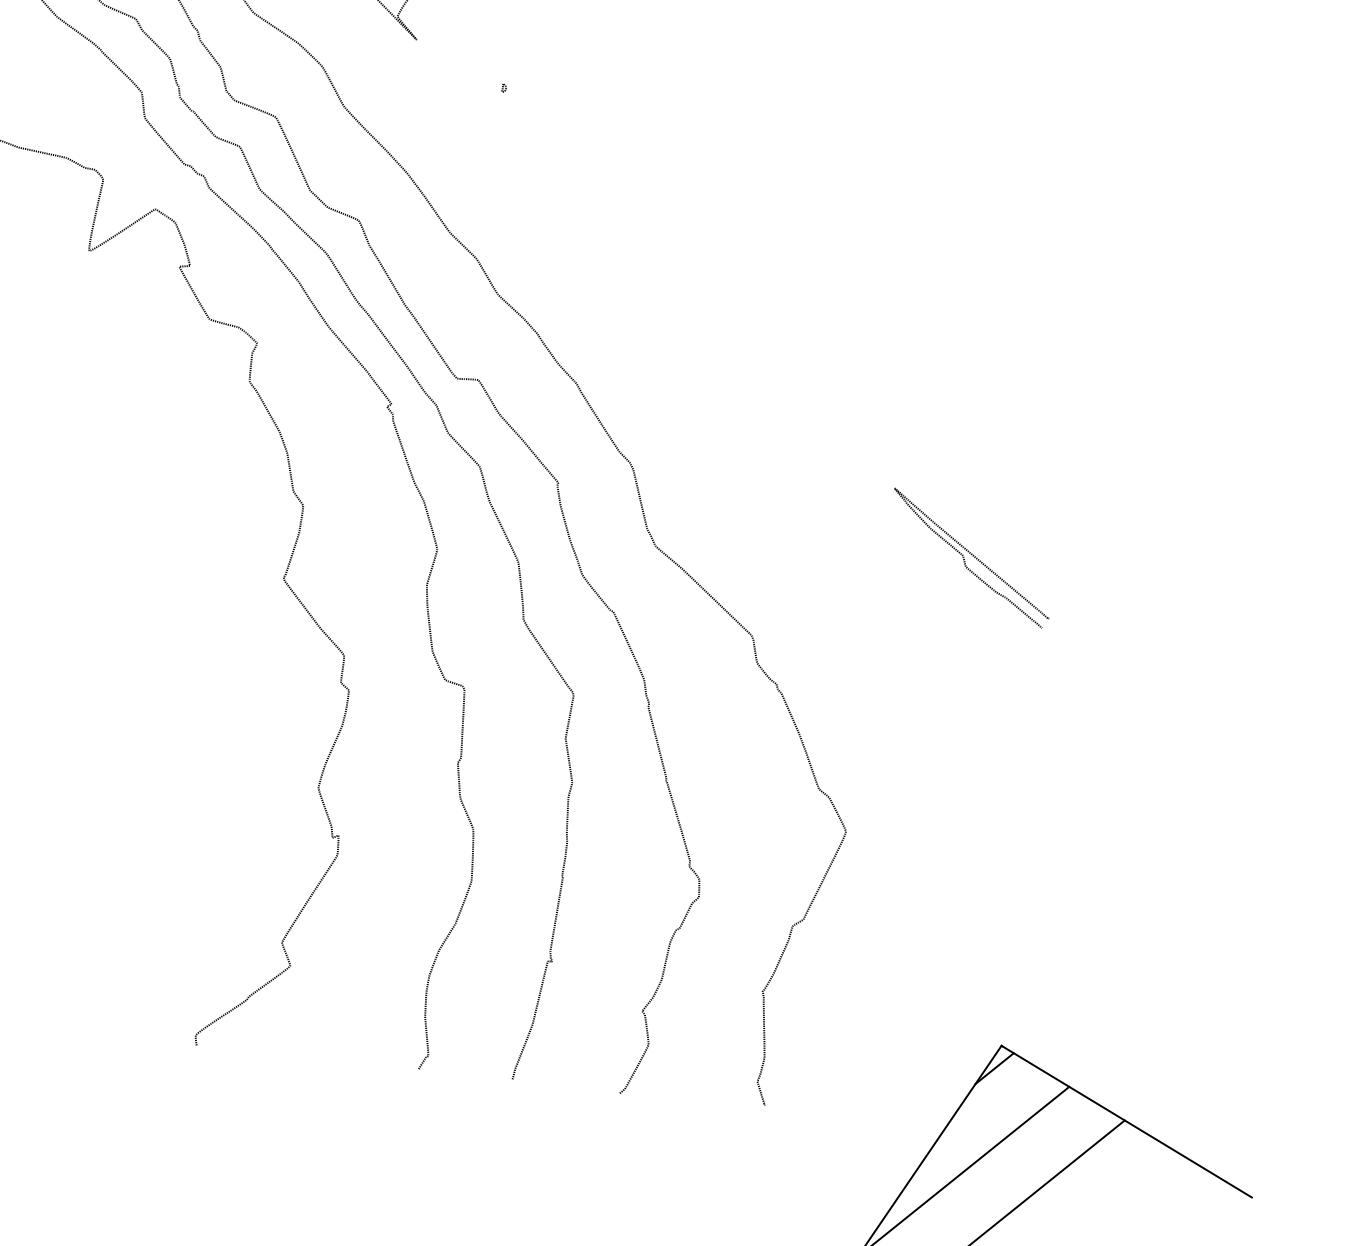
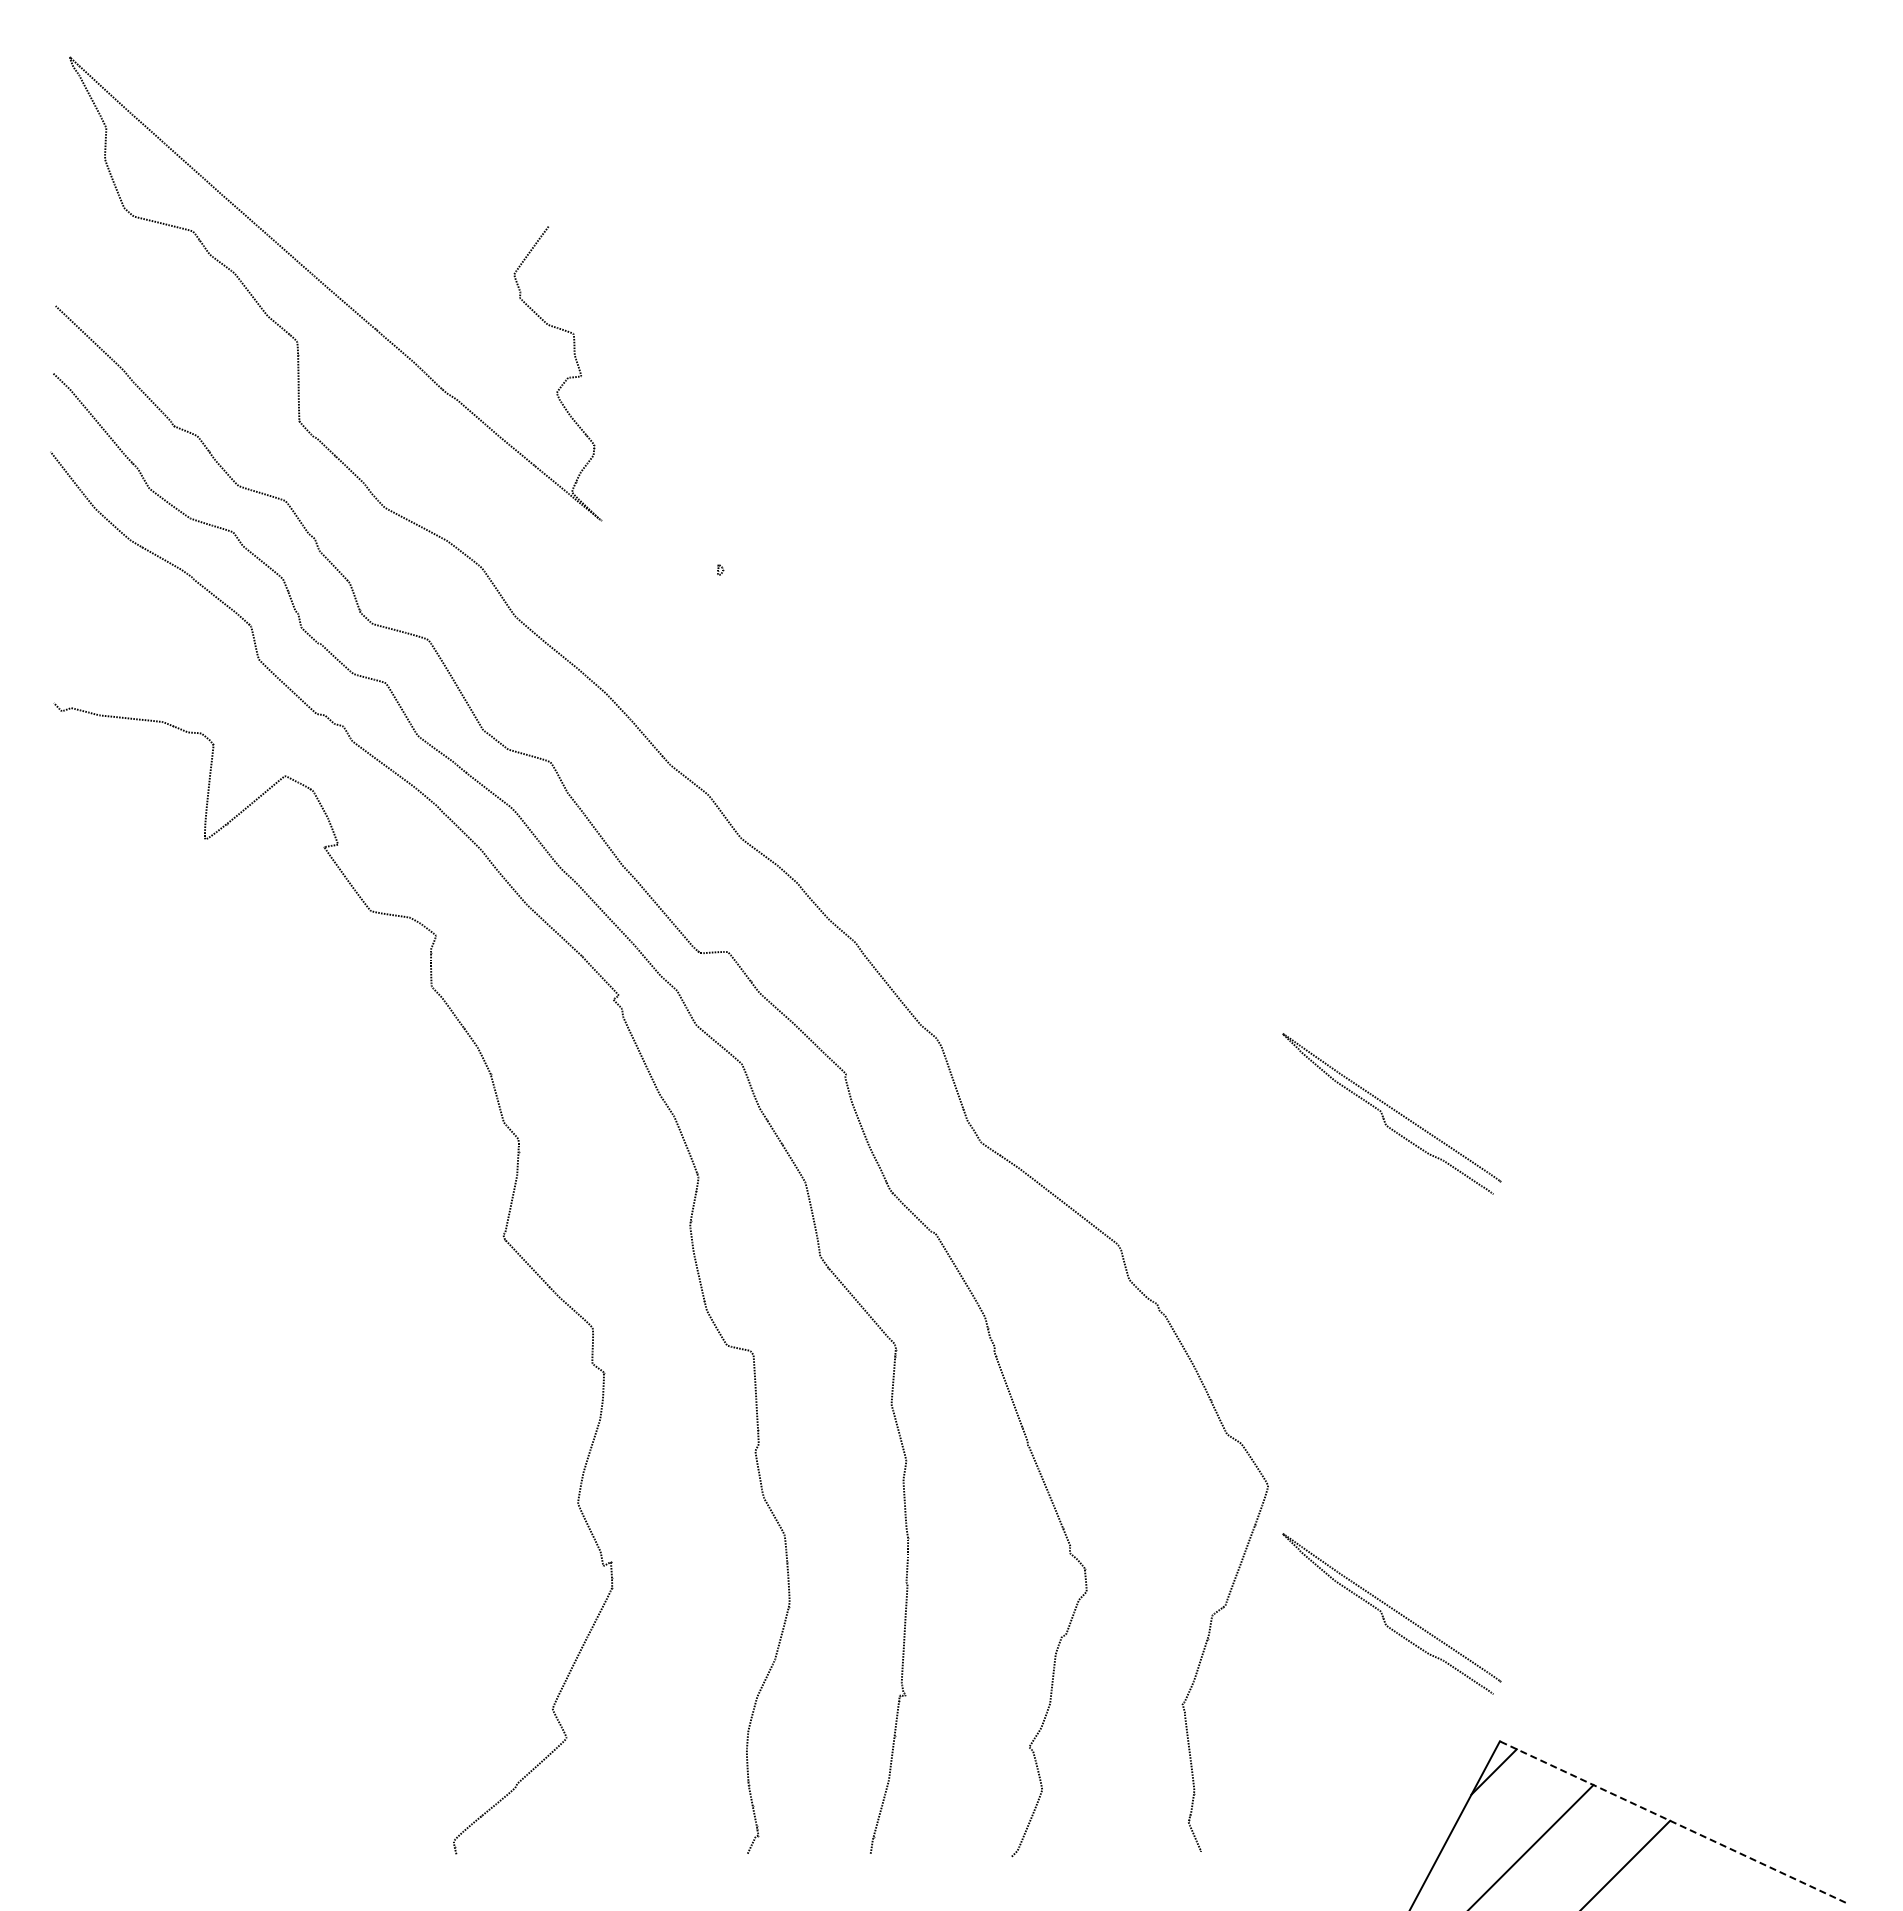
curve: (931, 937) -> (1393, 1610), added
line: (1126, 1121) -> (1672, 1822), solid -> dashed

